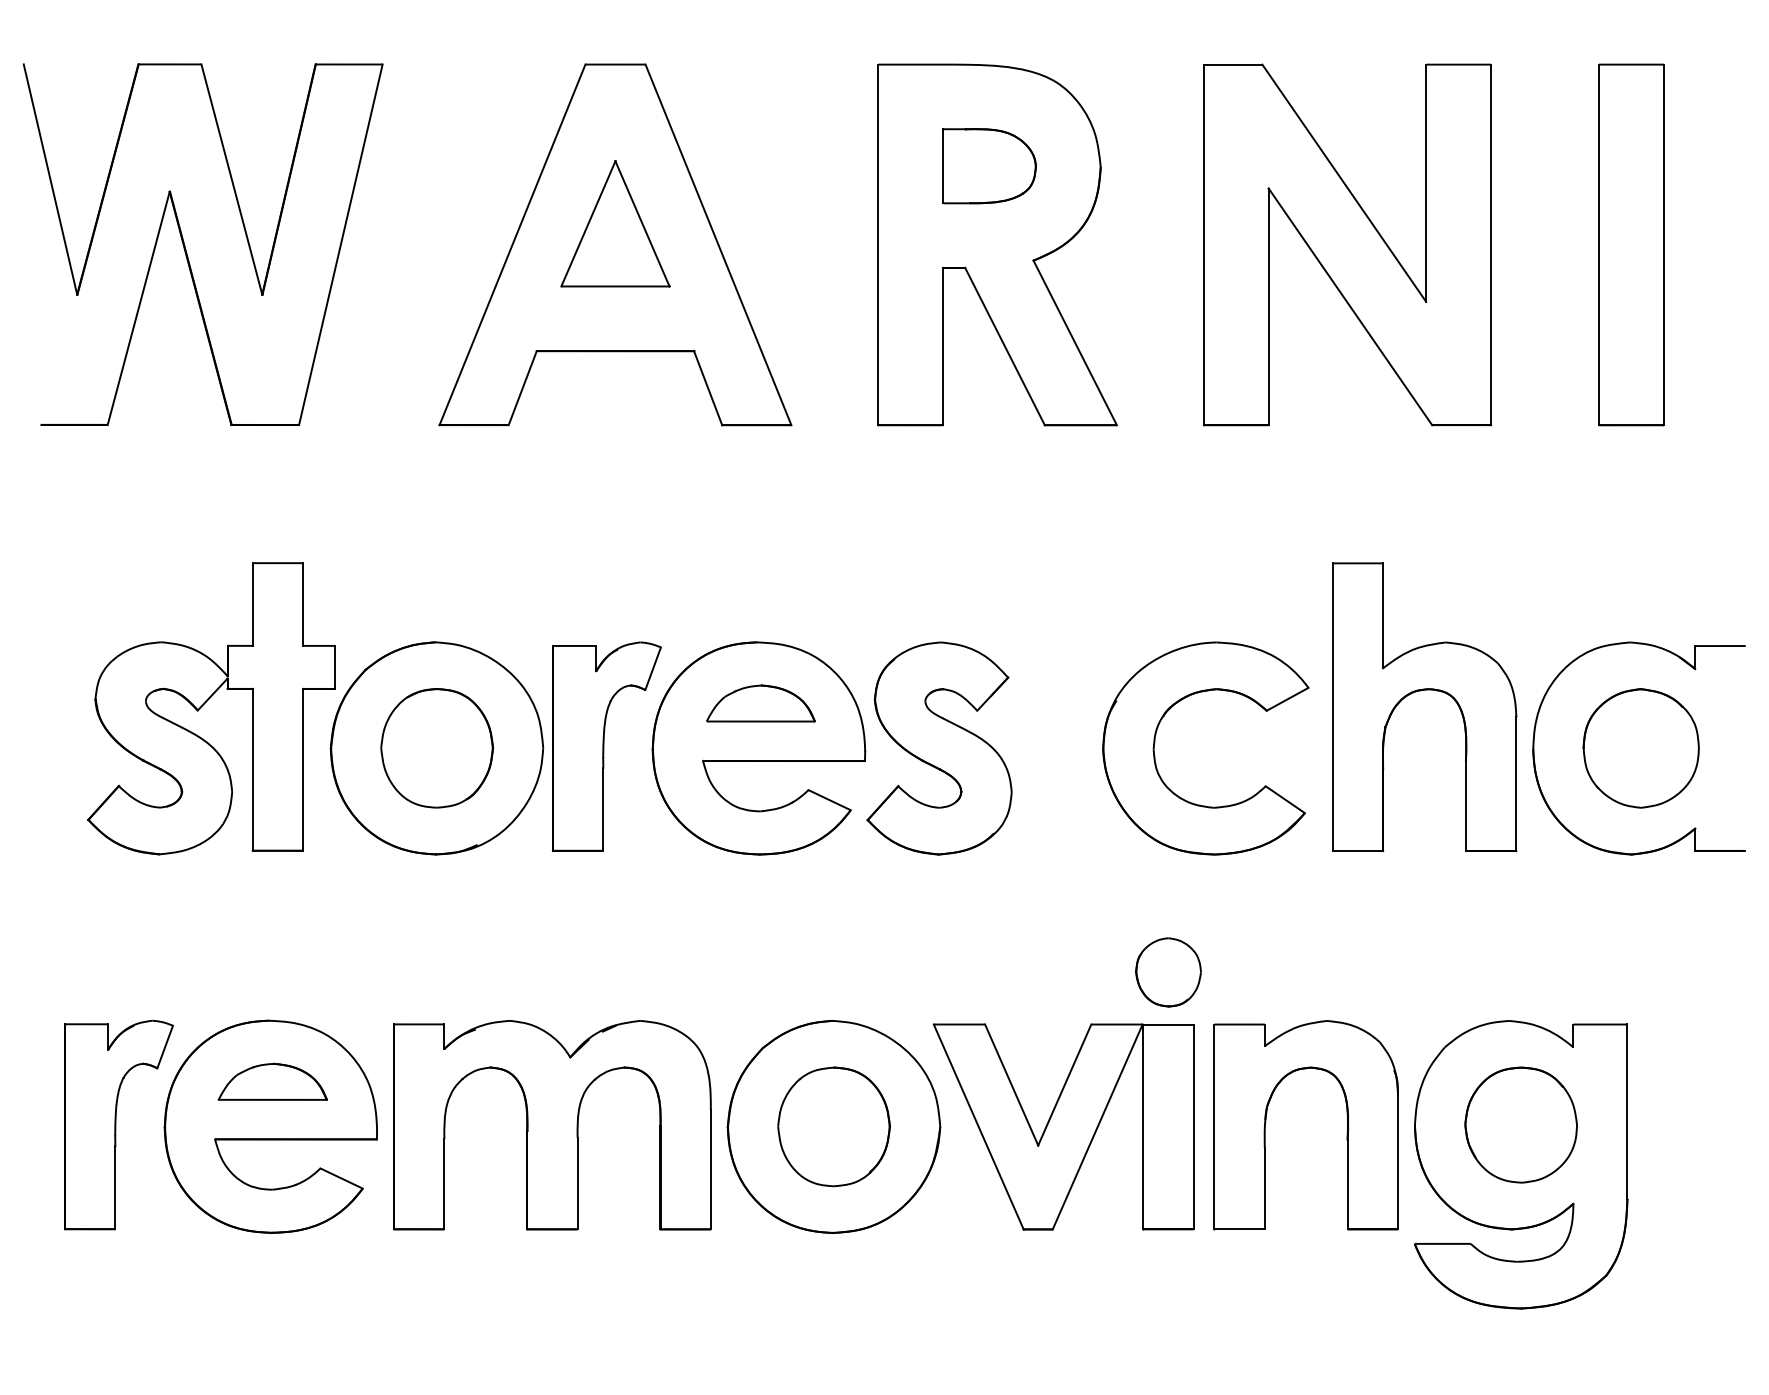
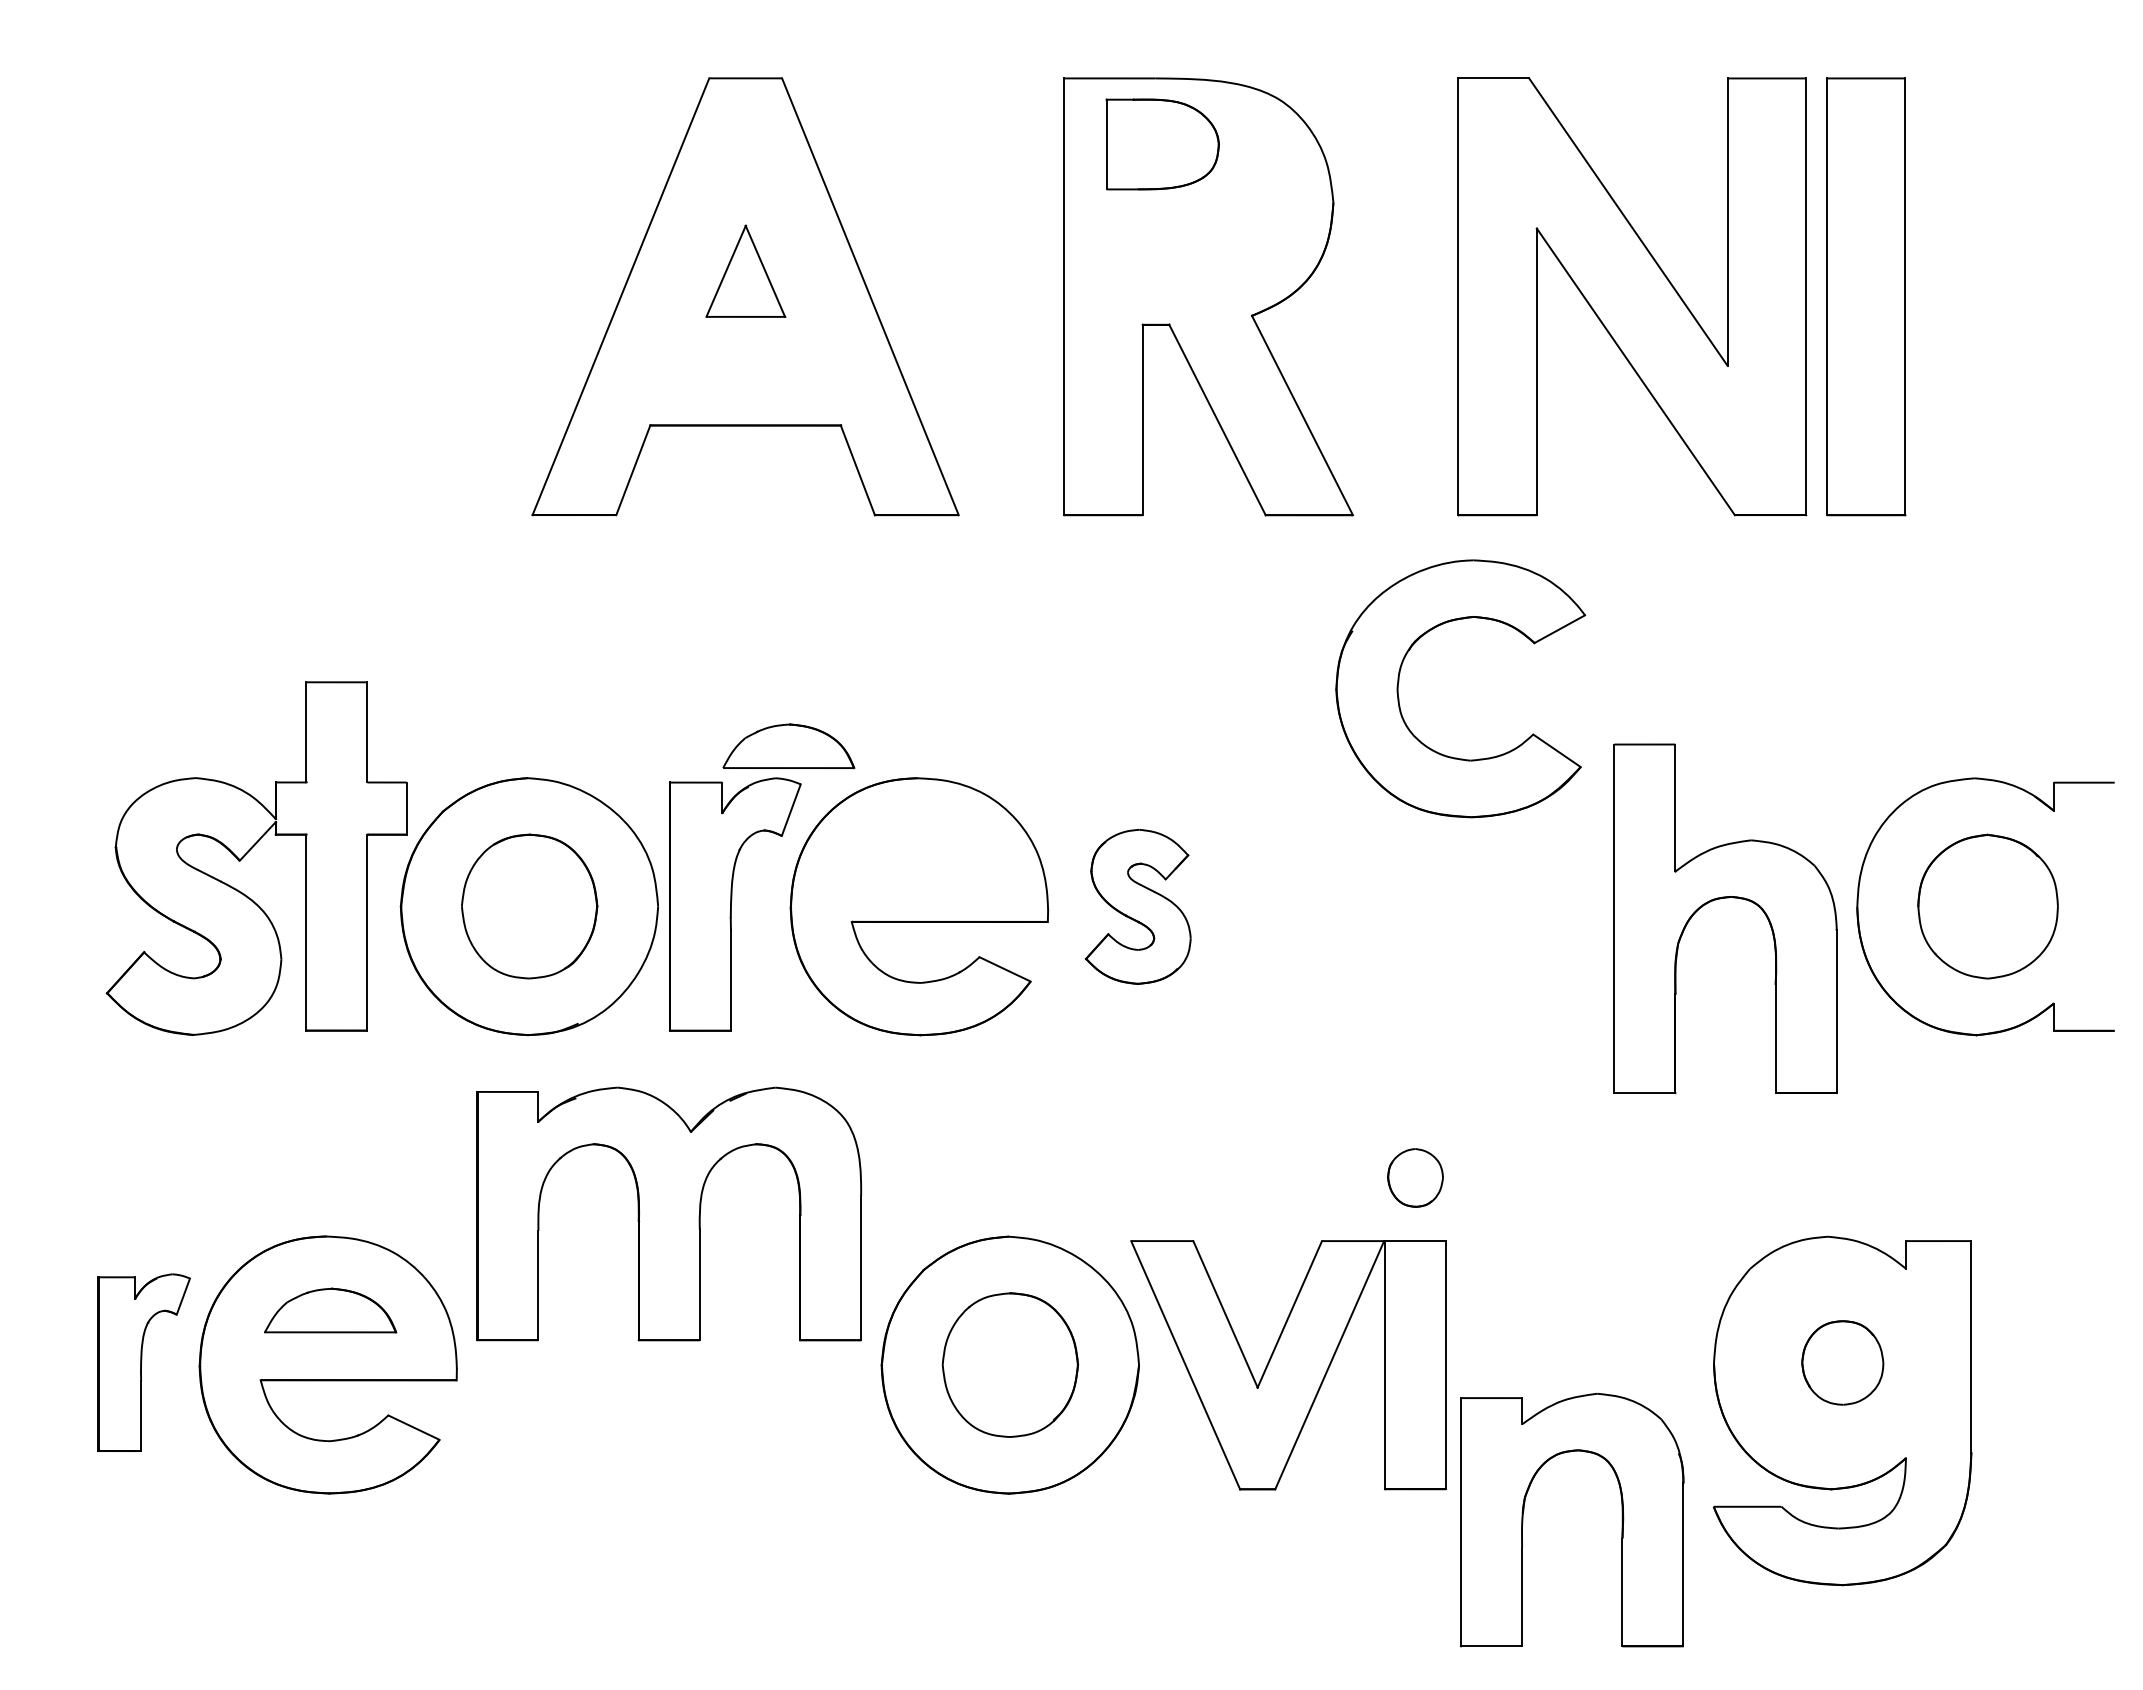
part: (989, 166) -> (1162, 144), moved
part: (615, 224) -> (745, 271), size x0.6
part: (1631, 244) -> (1866, 296), moved
part: (186, 247) -> (225, 300), removed
part: (1420, 691) -> (1720, 899), moved
part: (760, 703) -> (788, 746), moved
part: (1155, 742) -> (1399, 681), moved
part: (939, 748) -> (1138, 906), size x0.6
part: (1168, 972) -> (1415, 1177), size x0.7
part: (1266, 1117) -> (1524, 1510), moved
part: (118, 1124) -> (143, 1362), size x0.7
part: (552, 1124) -> (669, 1213), moved
part: (1521, 1124) -> (1842, 1362), size x0.6

